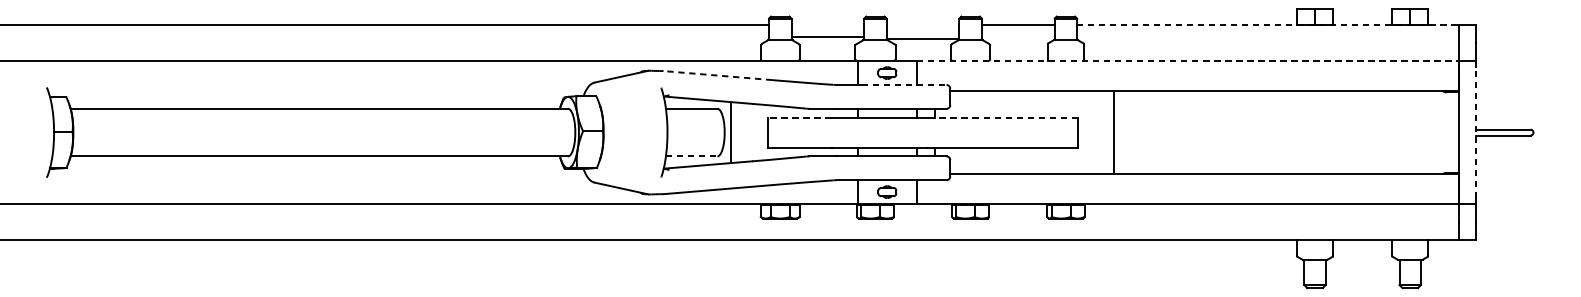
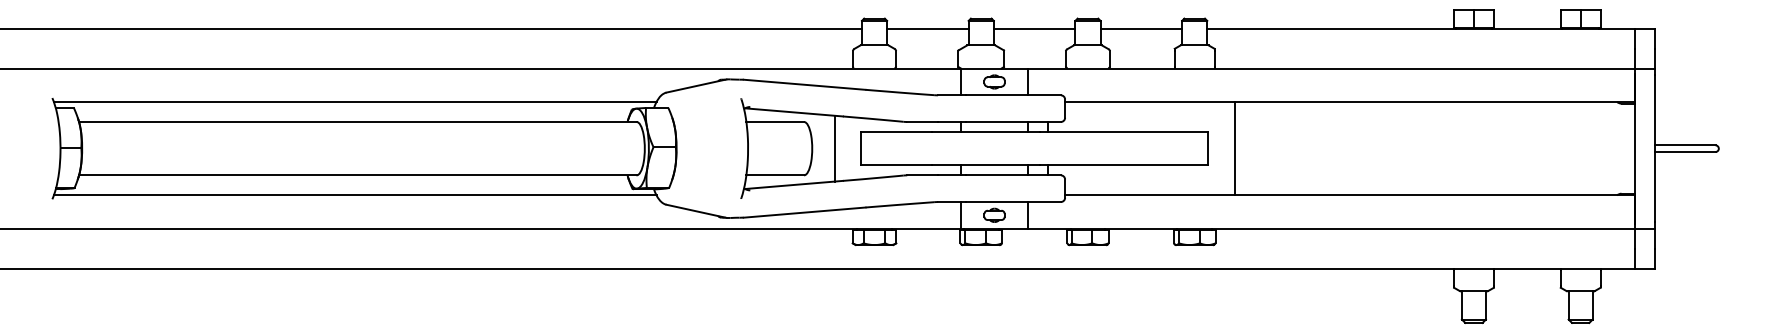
line: (1268, 25) -> (1421, 28), dashed -> solid
line: (827, 36) -> (927, 28), moved
line: (922, 38) -> (1034, 28), moved
line: (1187, 61) -> (1331, 68), dashed -> solid
line: (717, 75) -> (804, 84), dashed -> solid
line: (904, 85) -> (1013, 95), dashed -> solid
line: (316, 90) -> (354, 101), added
line: (799, 118) -> (896, 132), dashed -> solid
line: (1003, 118) -> (1124, 132), dashed -> solid
line: (731, 132) -> (834, 148), moved
line: (1113, 132) -> (1234, 148), moved
line: (1476, 132) -> (1654, 148), dashed -> solid
line: (691, 156) -> (775, 175), dashed -> solid
line: (316, 174) -> (354, 195), added

